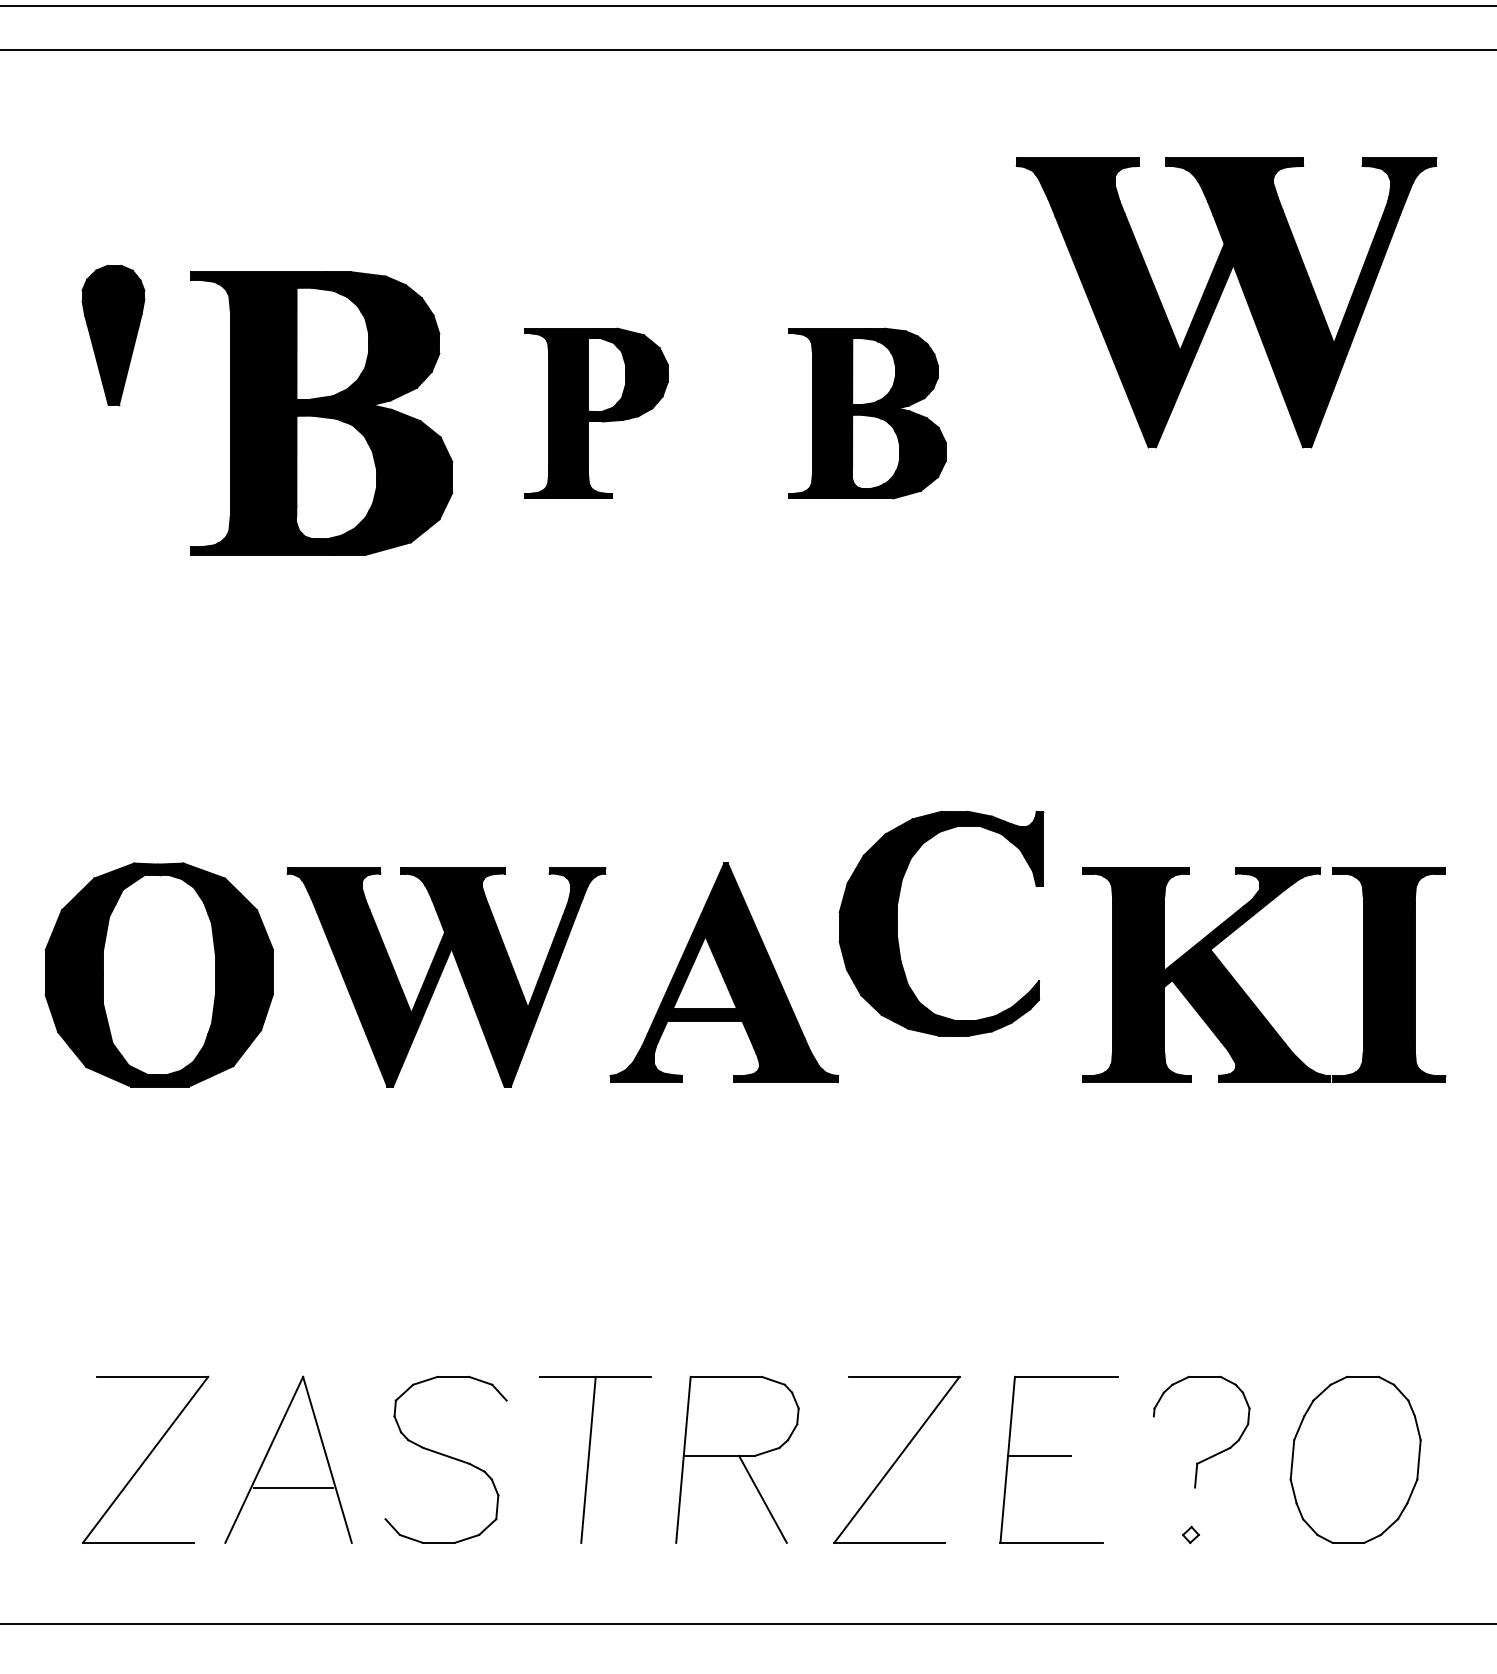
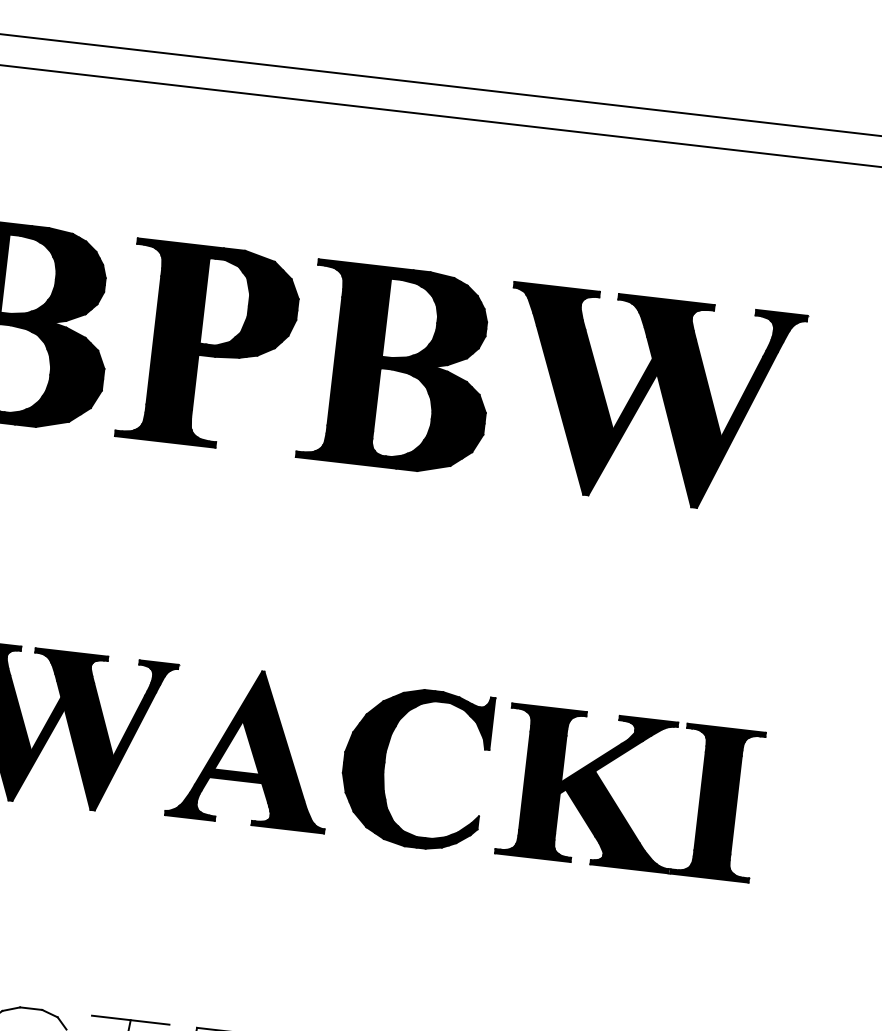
part: (1219, 300) -> (644, 397), moved
part: (596, 413) -> (209, 346), size x1.67
part: (867, 413) -> (398, 368), size x1.67
part: (897, 923) -> (384, 764), moved

